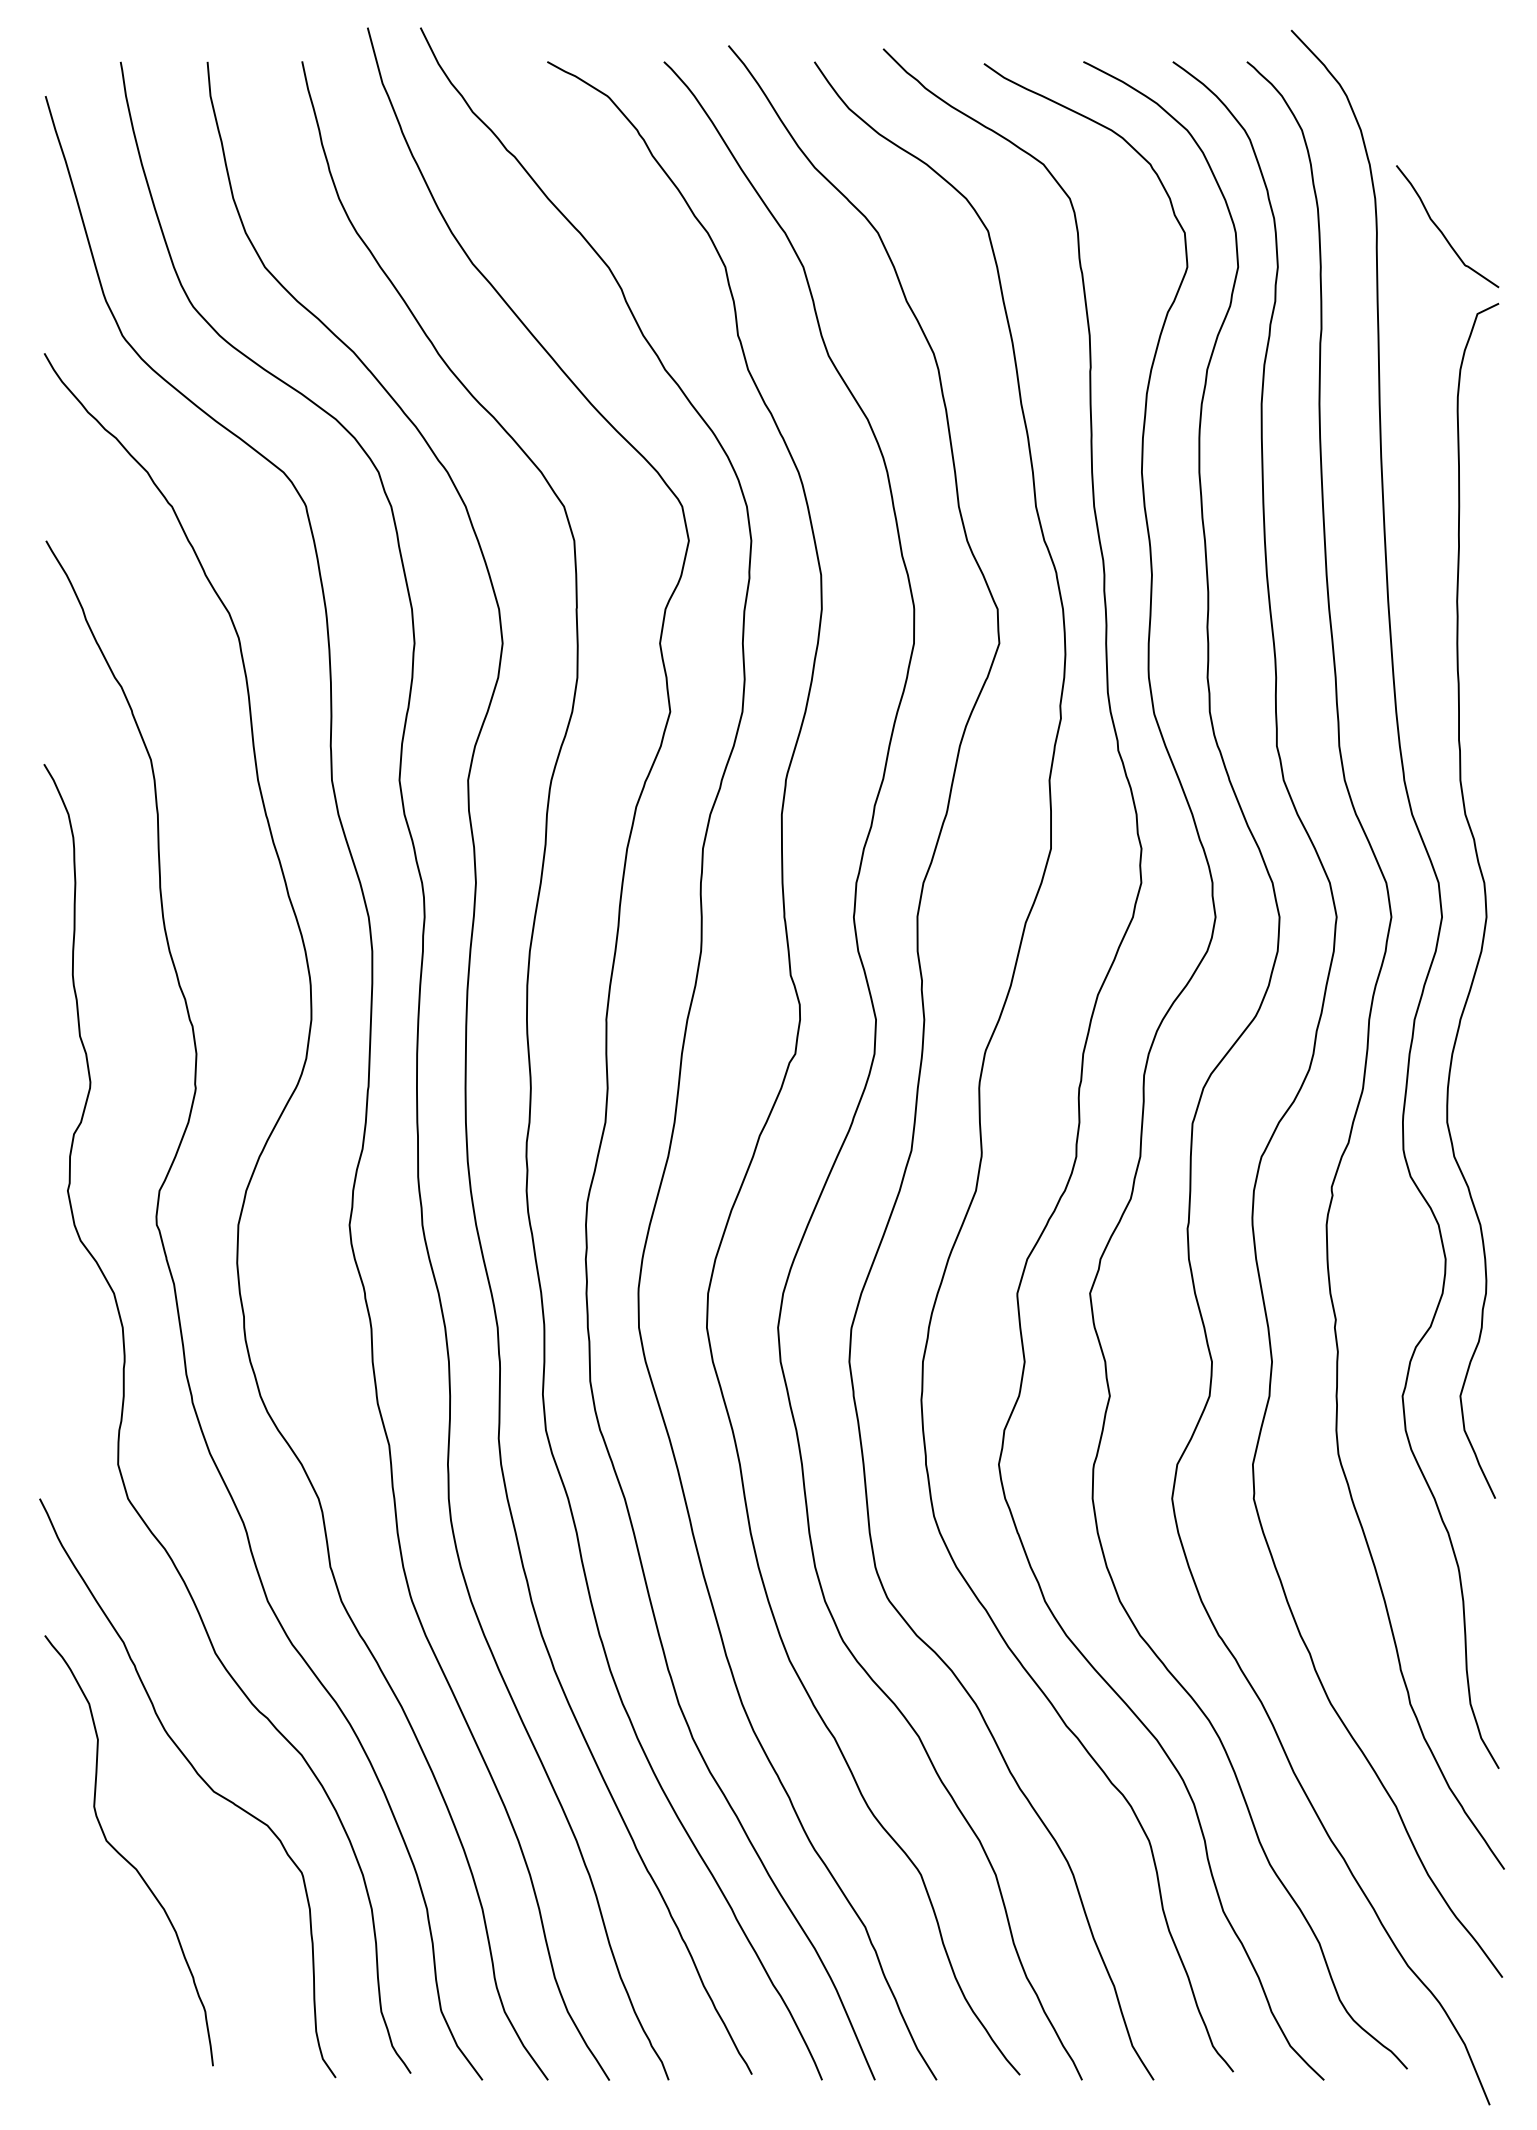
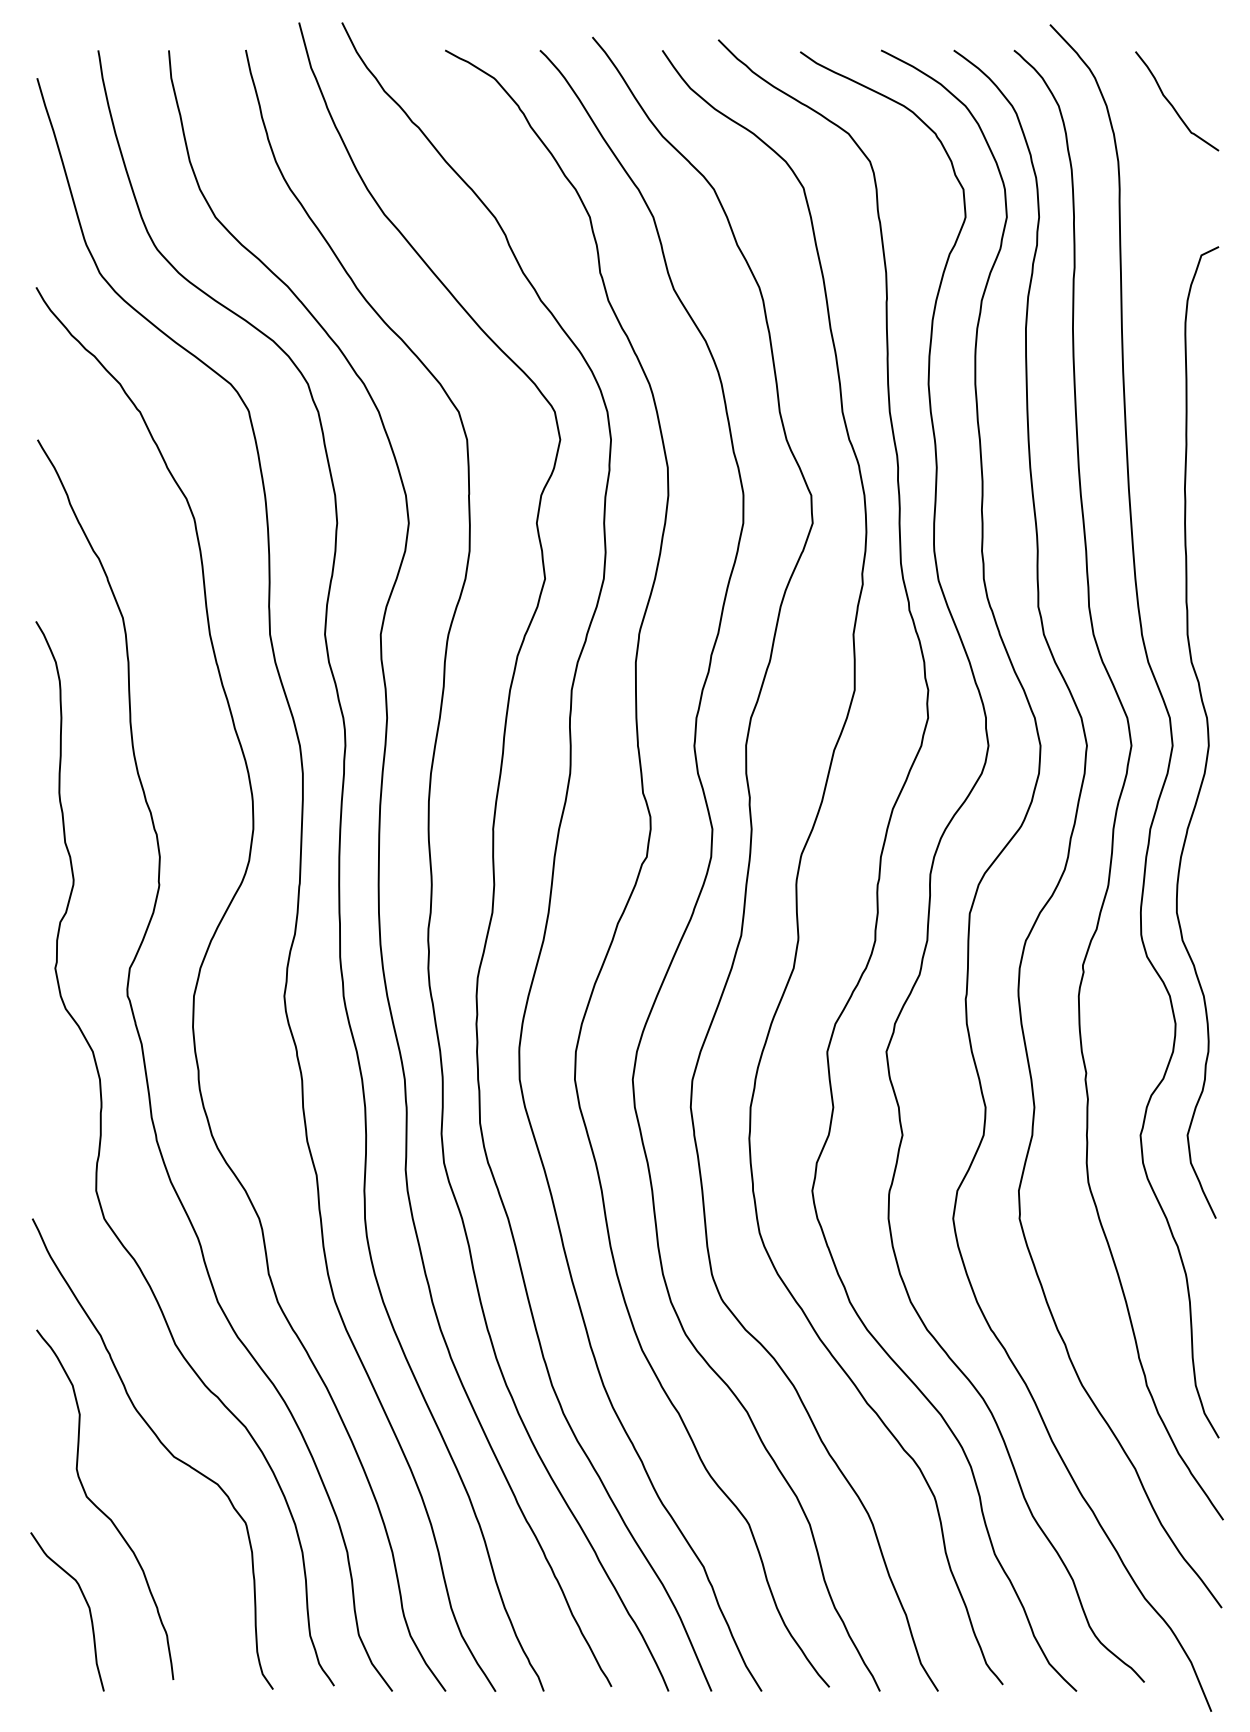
curve: (1443, 231) -> (1173, 105), moved
curve: (106, 1973) -> (86, 1604), added

